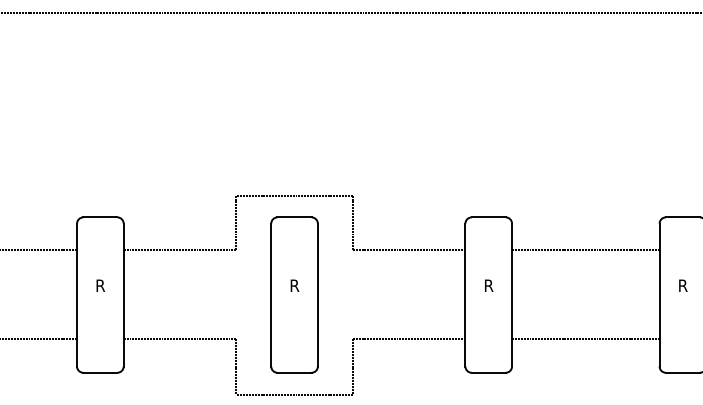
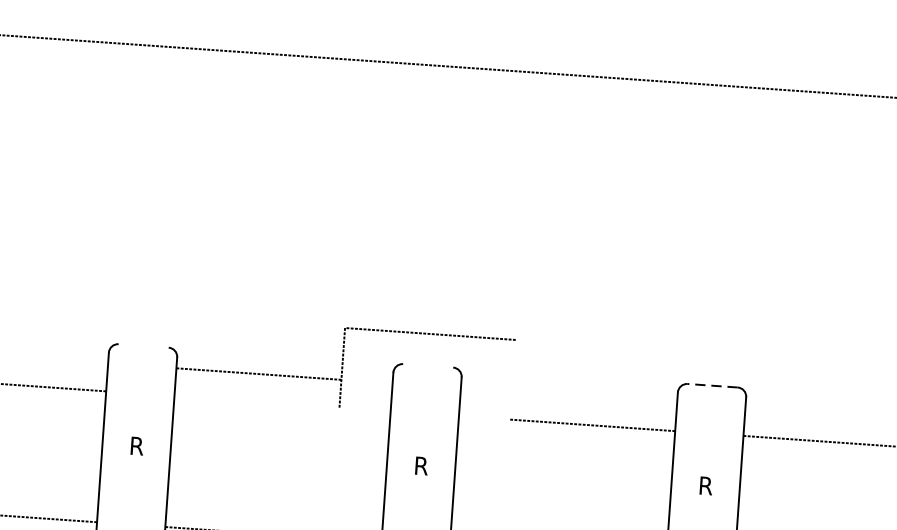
line: (100, 217) -> (143, 346), removed
line: (294, 217) -> (428, 365), removed
line: (488, 217) -> (712, 385), solid -> dashed
line: (352, 222) -> (512, 379), removed
line: (179, 250) -> (258, 374), moved

